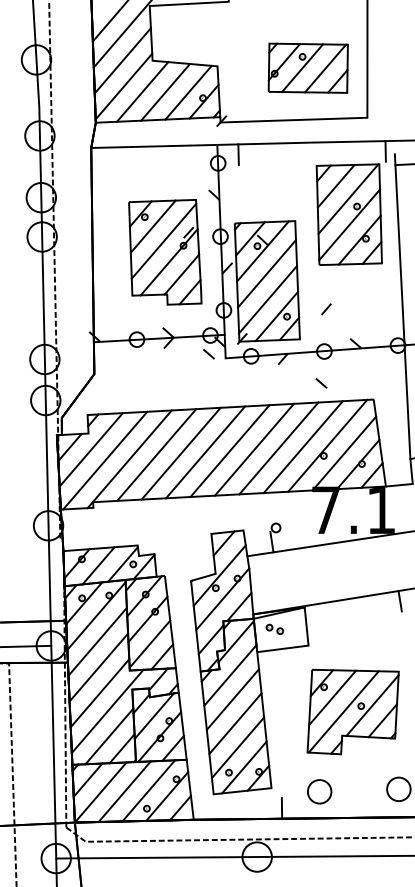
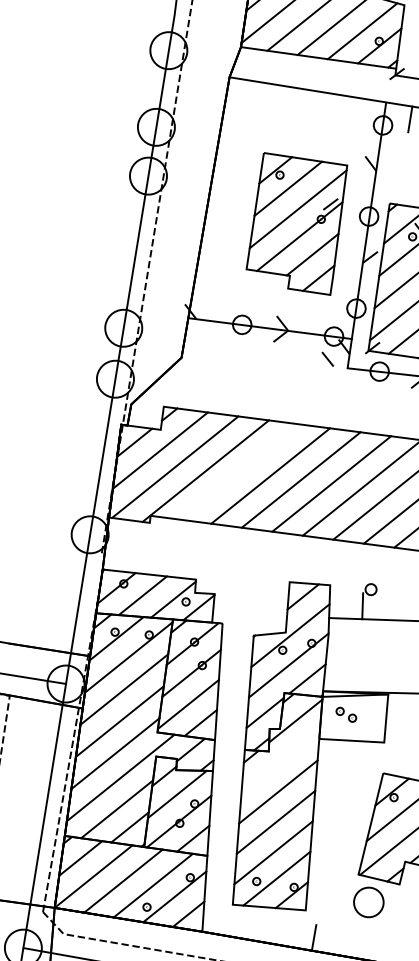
line: (156, 454) -> (240, 471), removed
line: (230, 675) -> (280, 761), removed
part: (319, 791) -> (368, 902), moved

